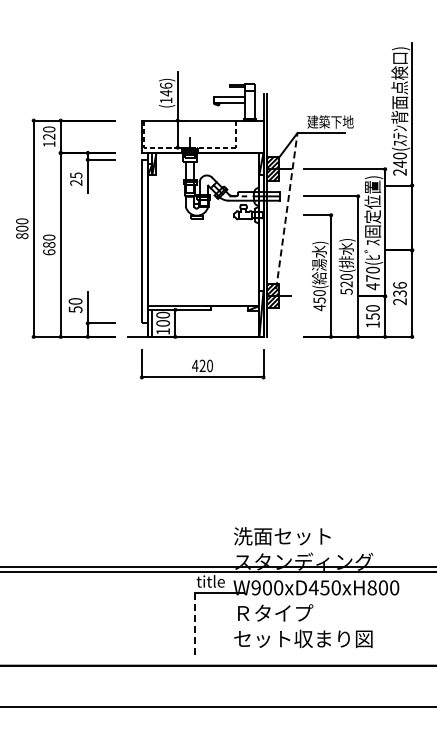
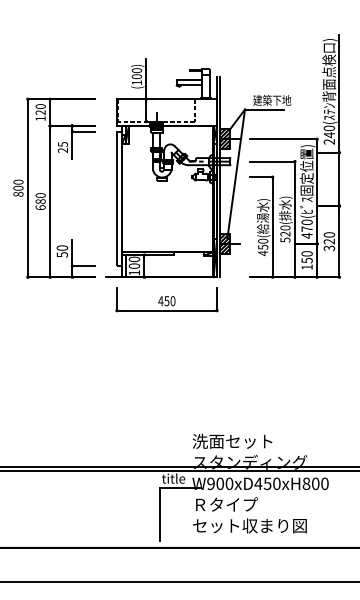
text: (166, 89) -> (137, 73), (146) -> (100)
line: (286, 211) -> (235, 174), dashed -> solid
text: (399, 293) -> (328, 241), 236 -> 320
text: (202, 365) -> (166, 300), 420 -> 450
line: (194, 625) -> (160, 514), dashed -> solid

